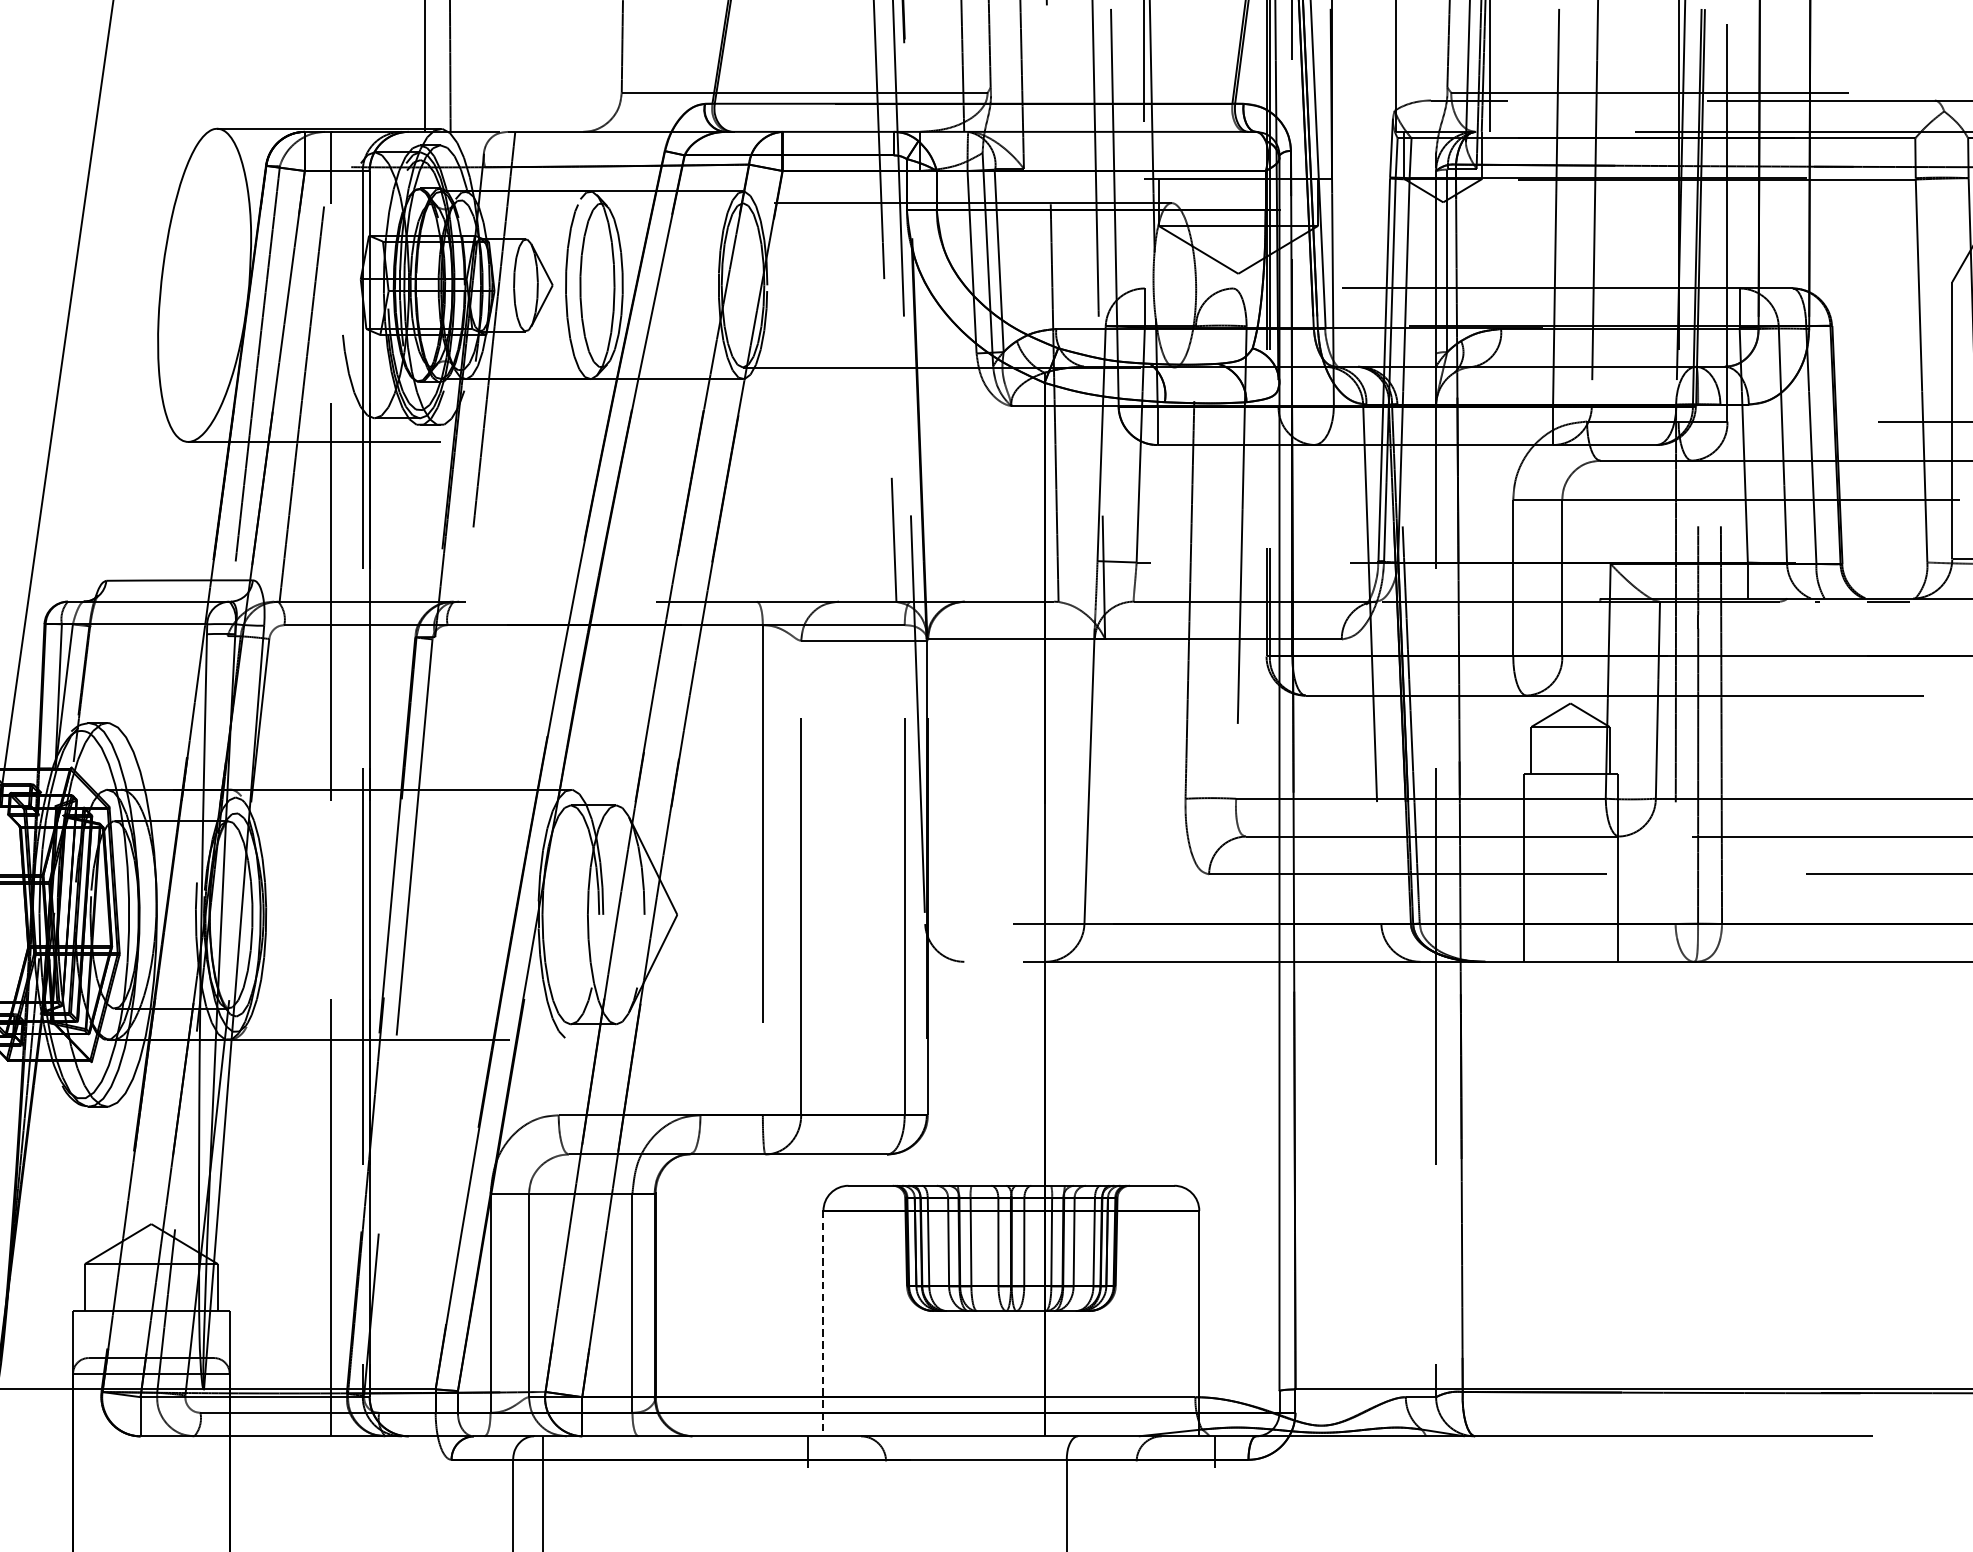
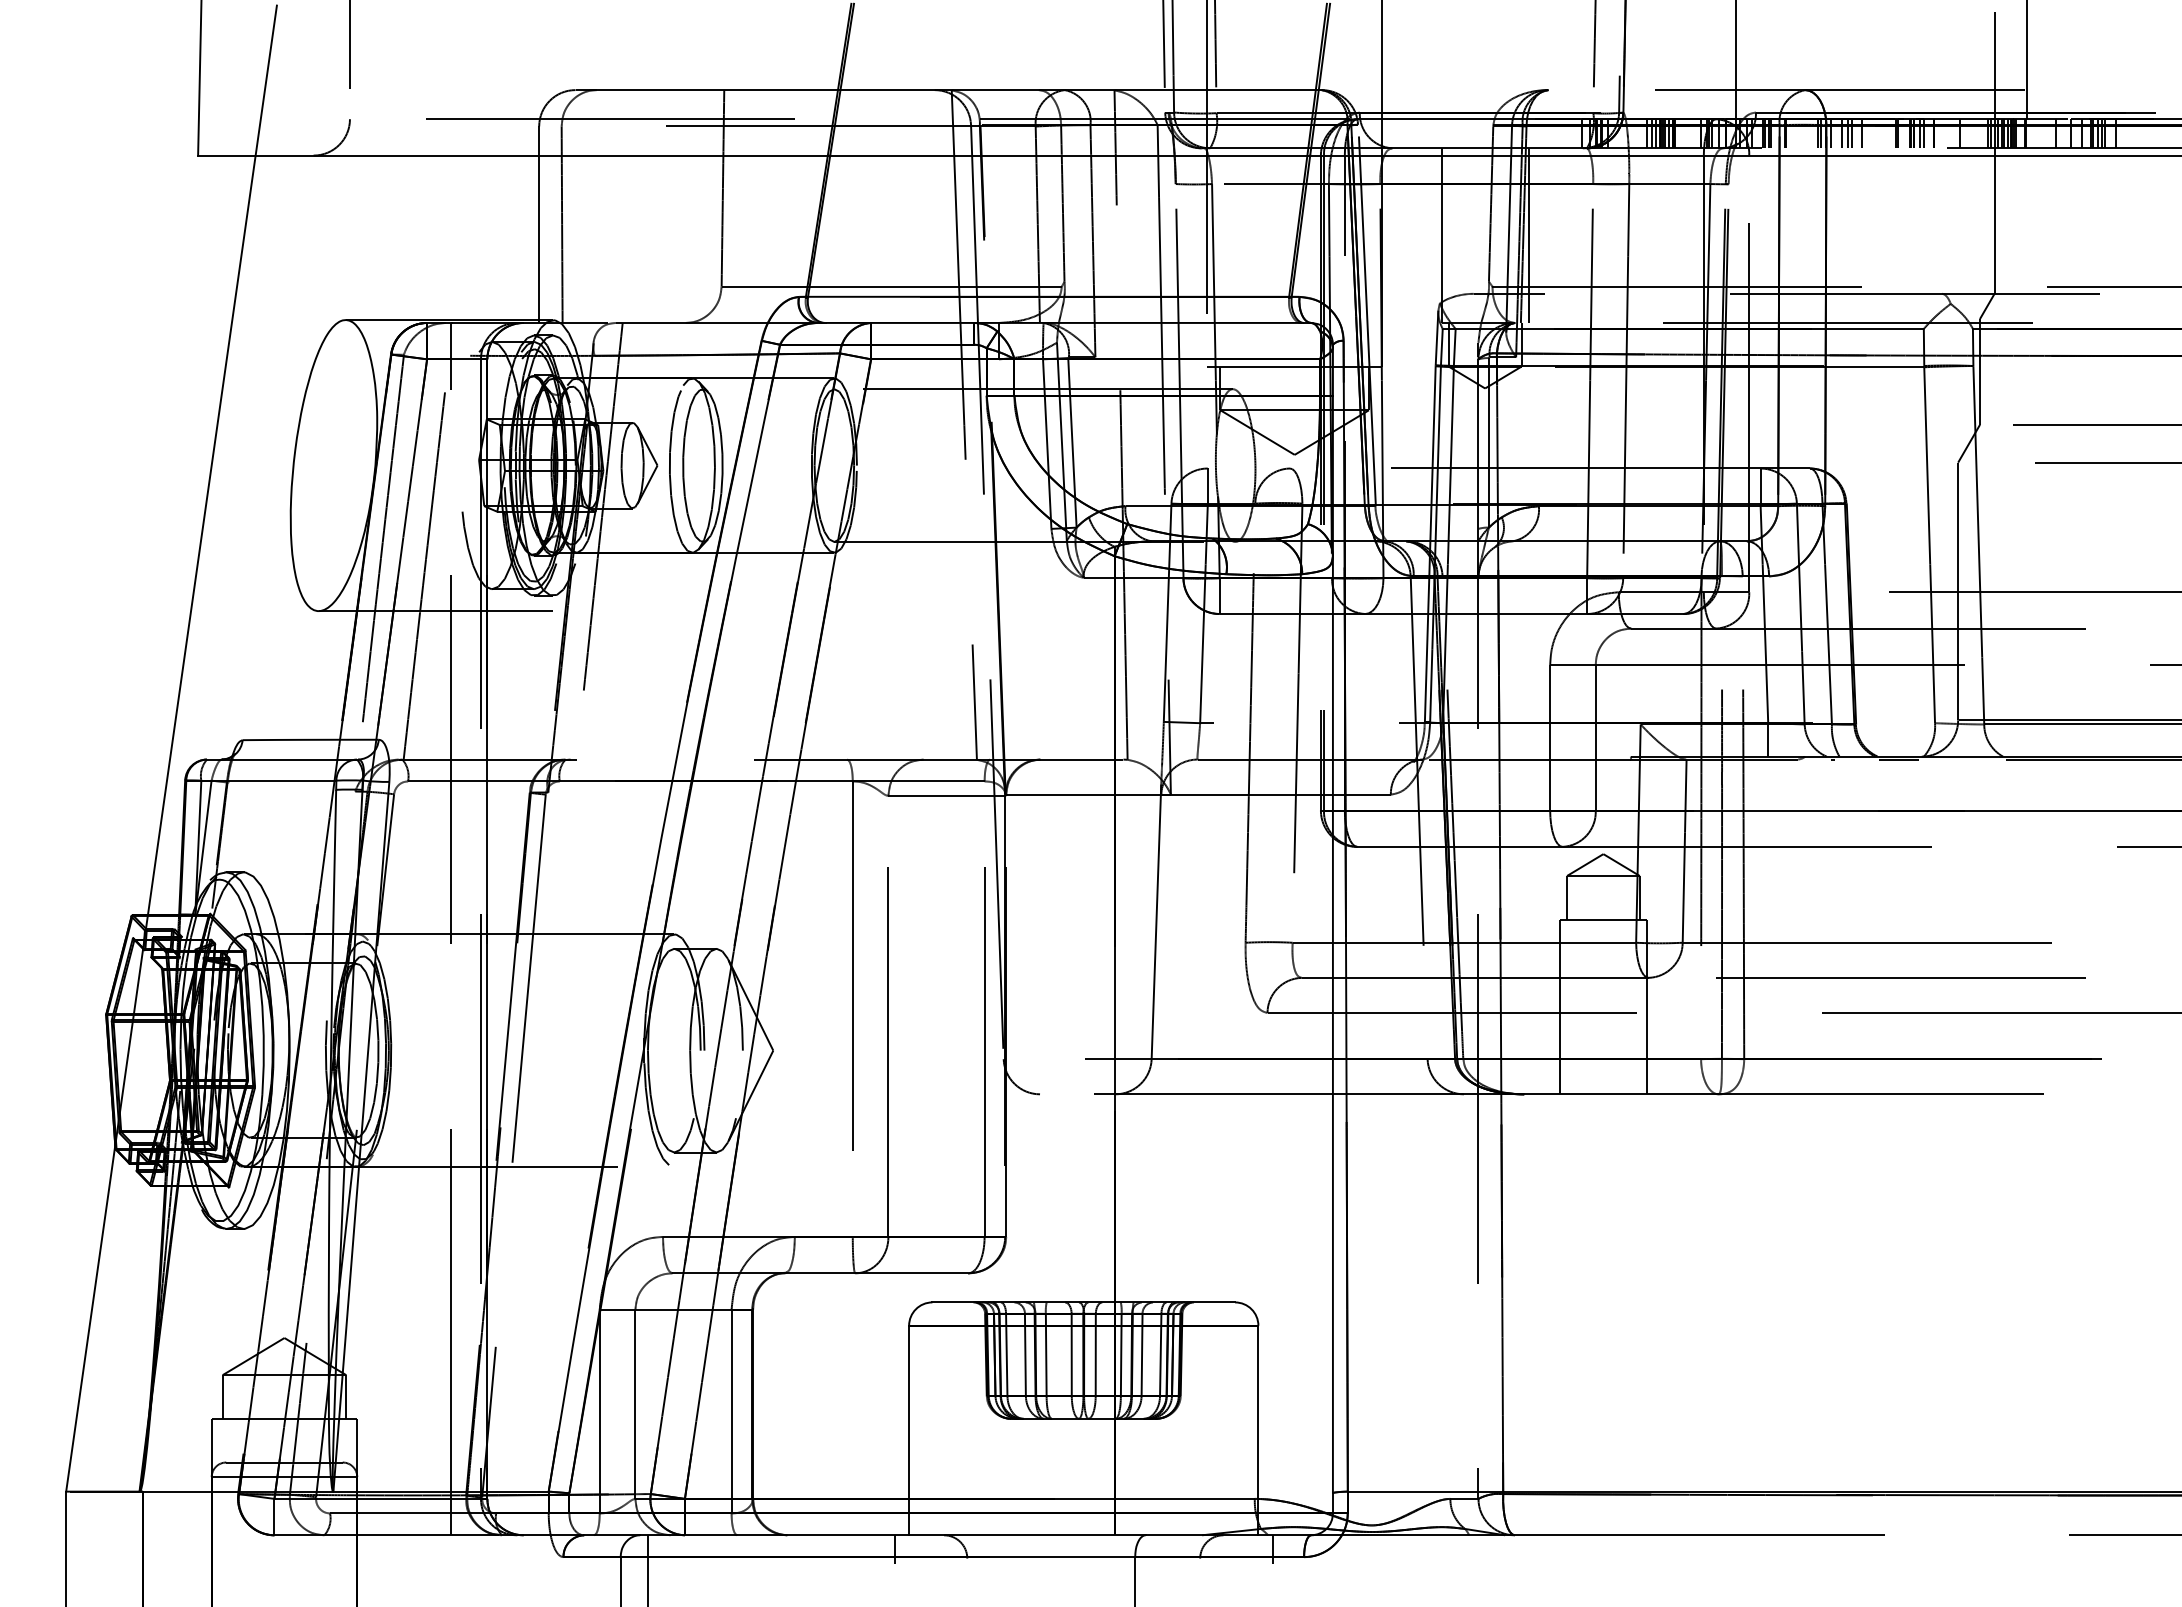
line: (823, 1323) -> (909, 1430), dashed -> solid

